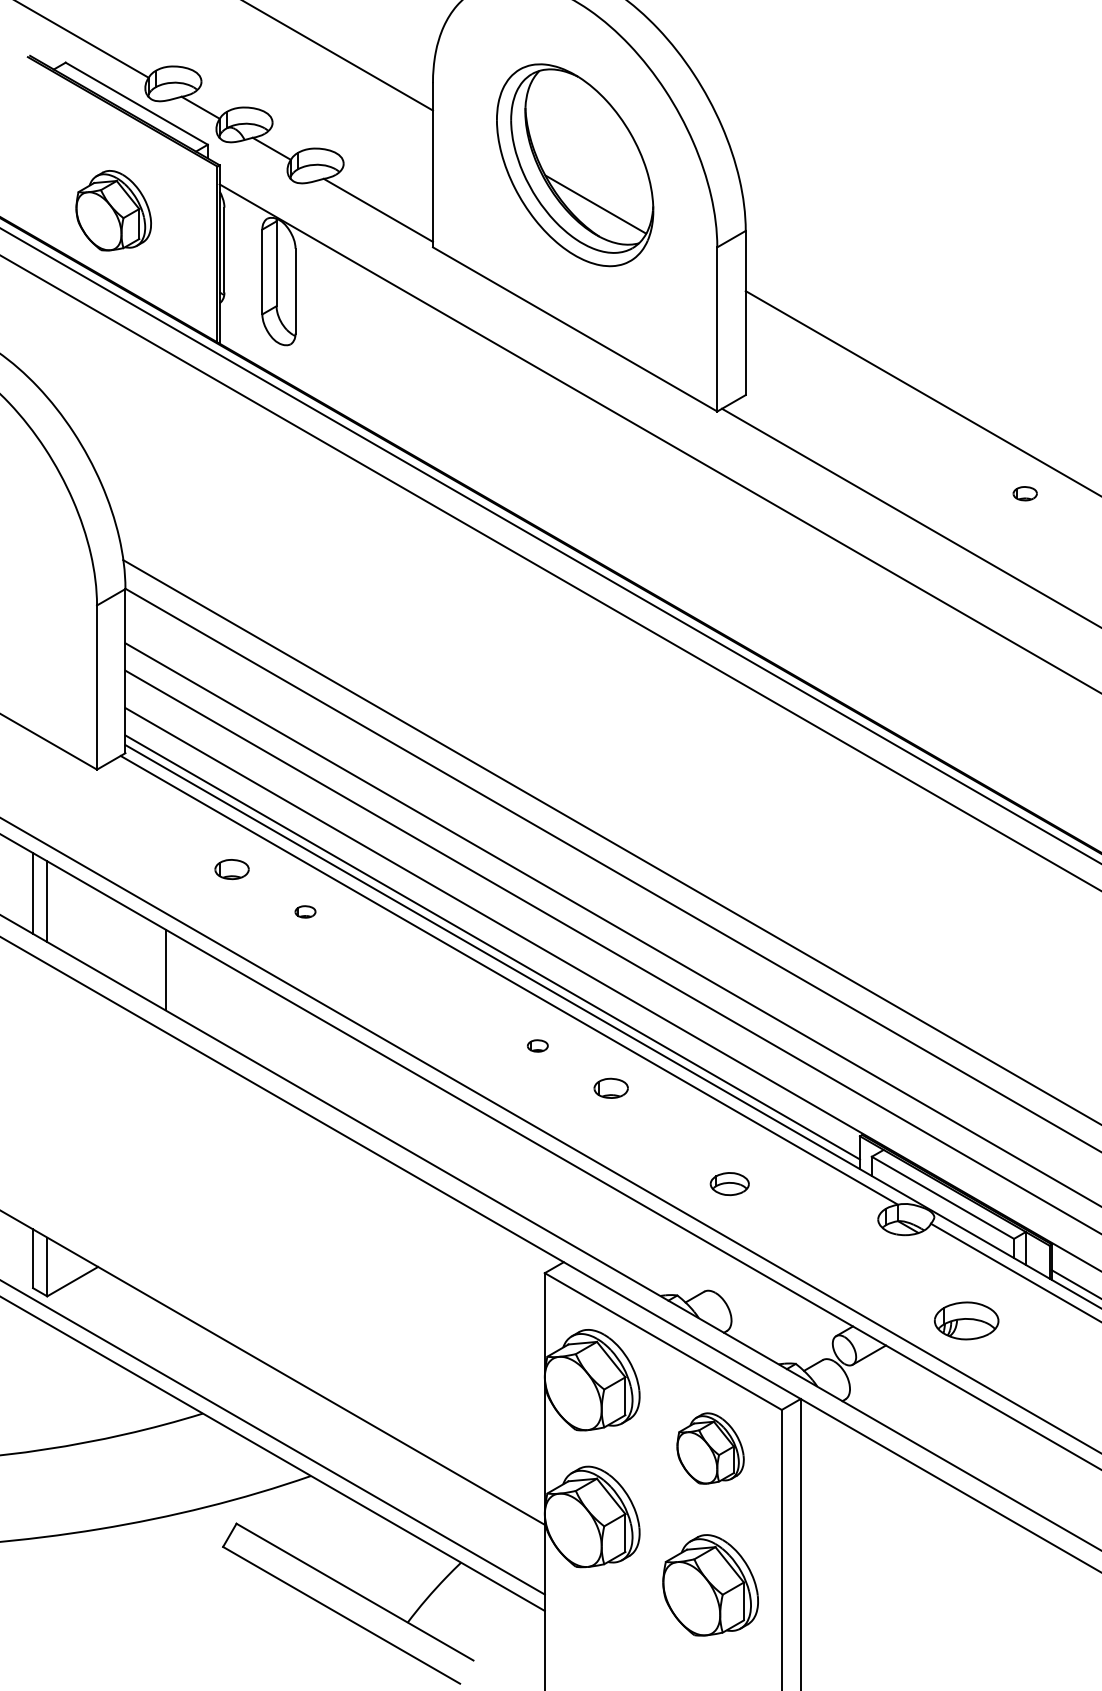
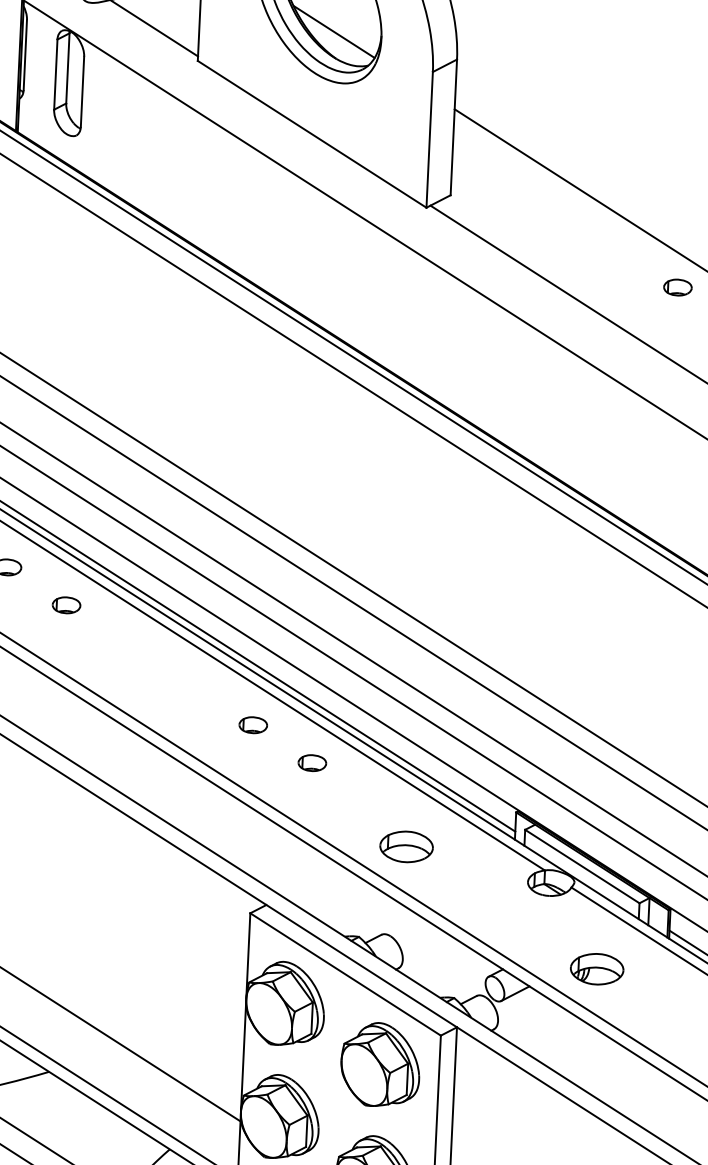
part: (1024, 493) -> (677, 287), size x1.43
part: (305, 911) -> (66, 605), size x1.67
part: (537, 1045) -> (253, 724), size x1.67
part: (729, 1183) -> (406, 846), size x1.67
part: (710, 1448) -> (380, 1064), size x1.43

